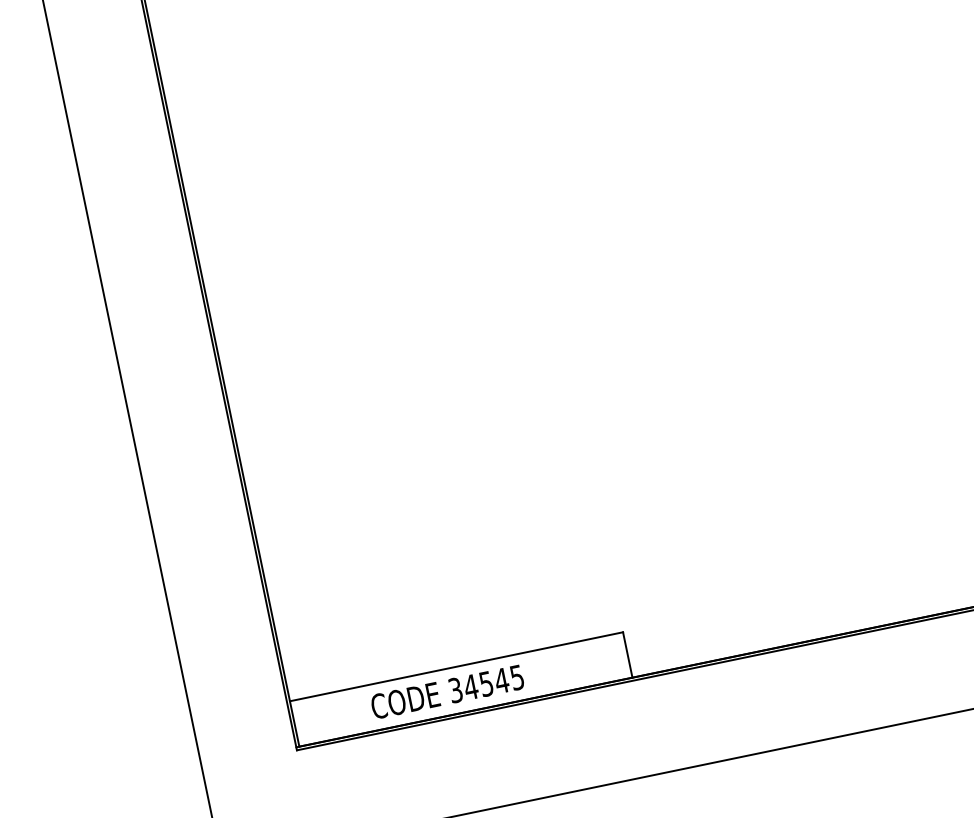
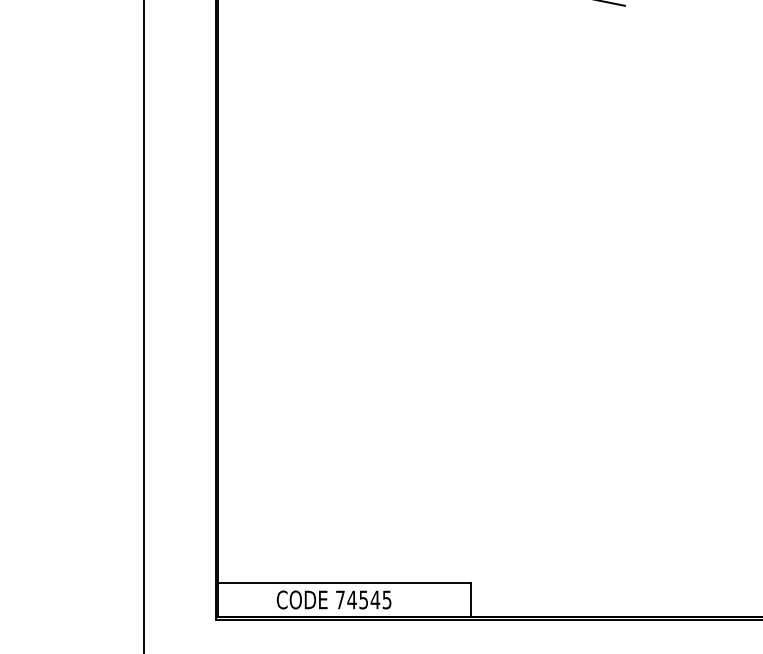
text: (455, 689) -> (340, 599), 34545 -> 74545

